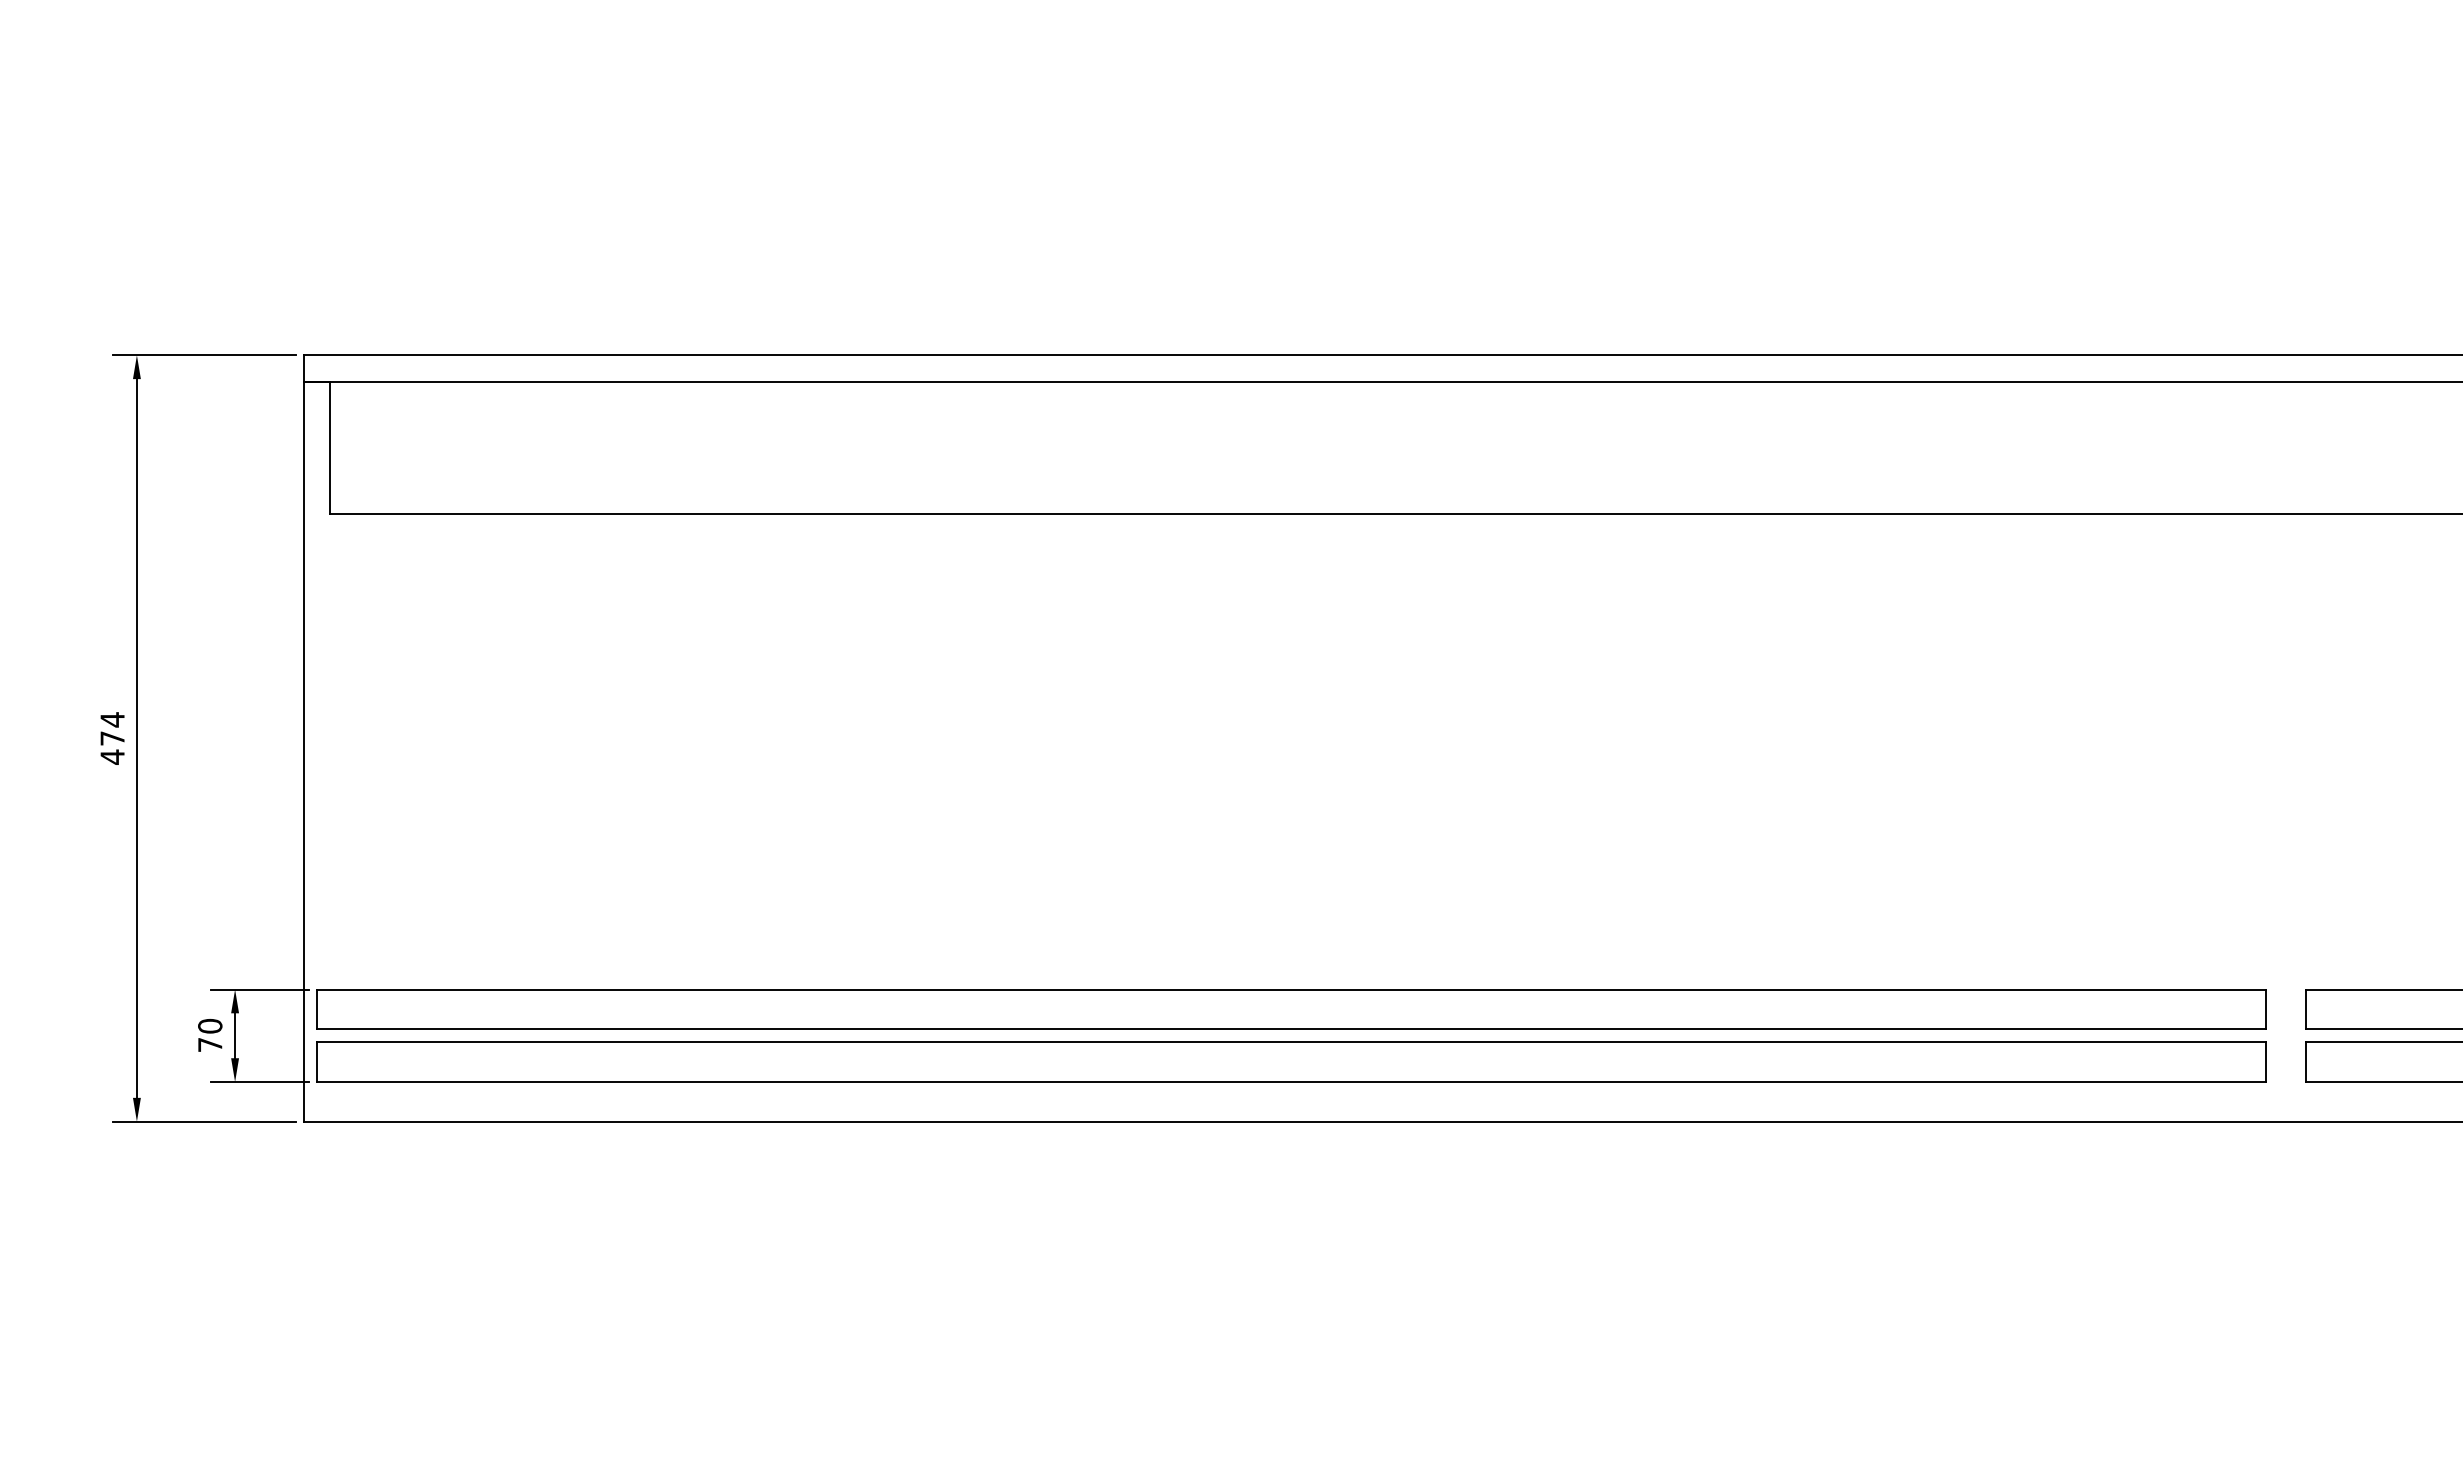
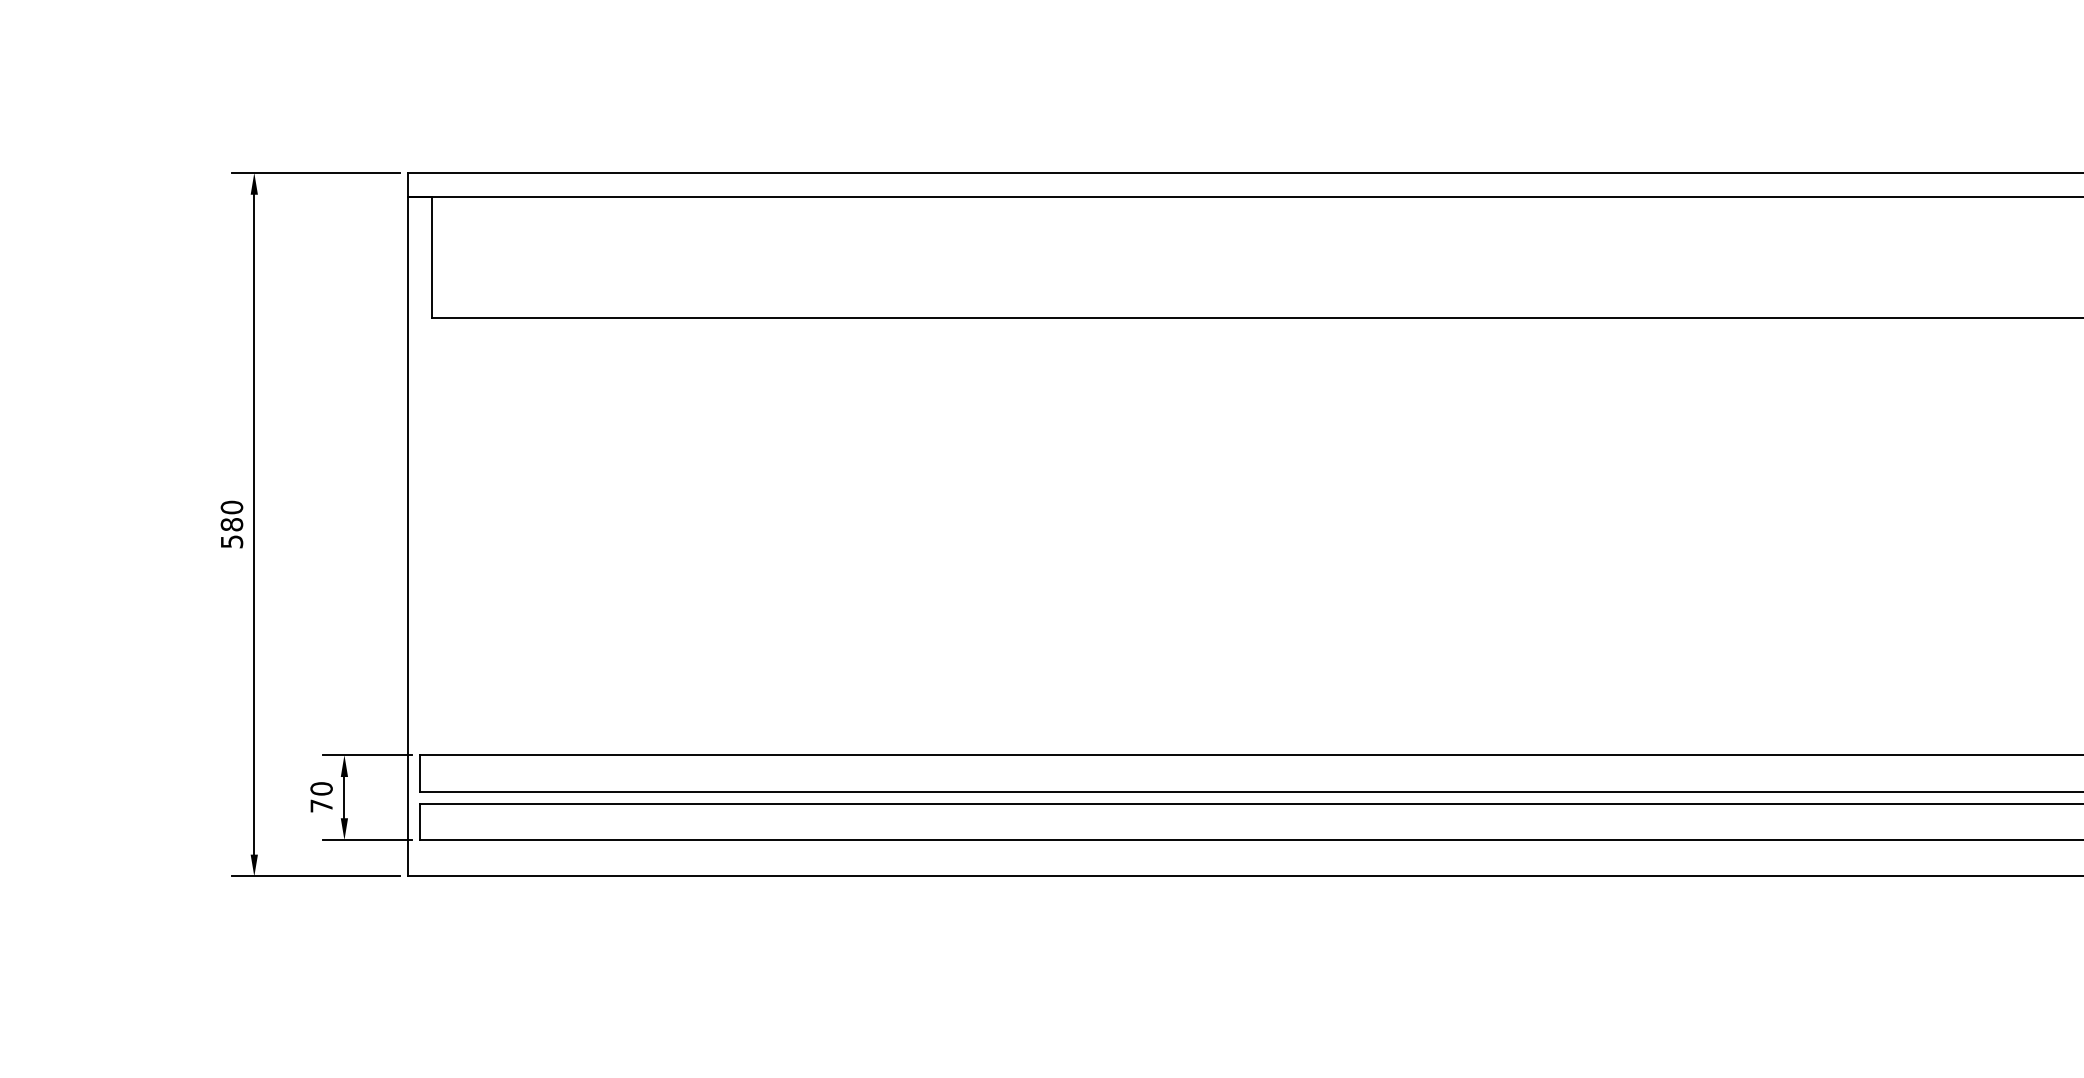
text: (112, 738) -> (231, 524), 474 -> 580

